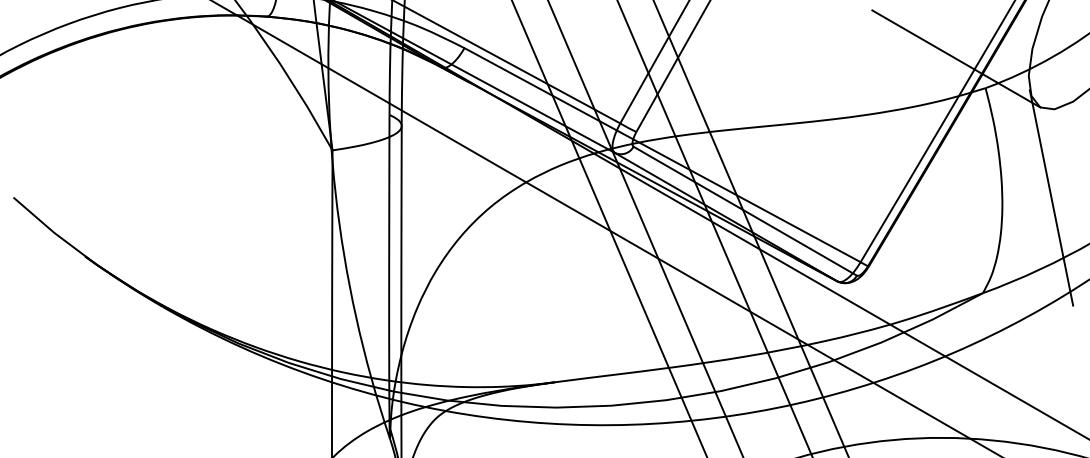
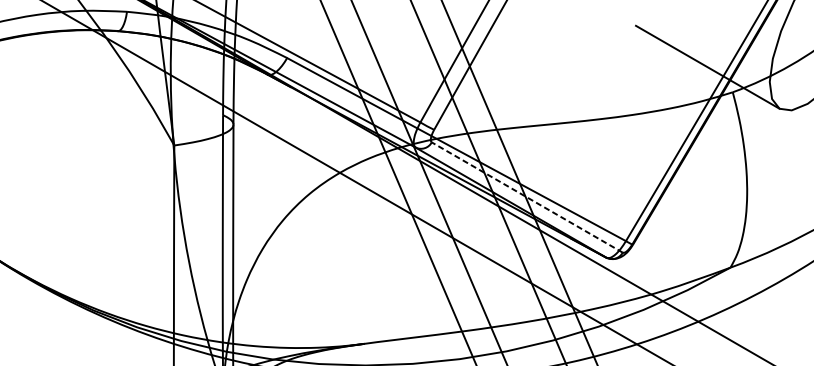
line: (1051, 197) -> (789, 185), removed
line: (745, 211) -> (527, 197), solid -> dashed

